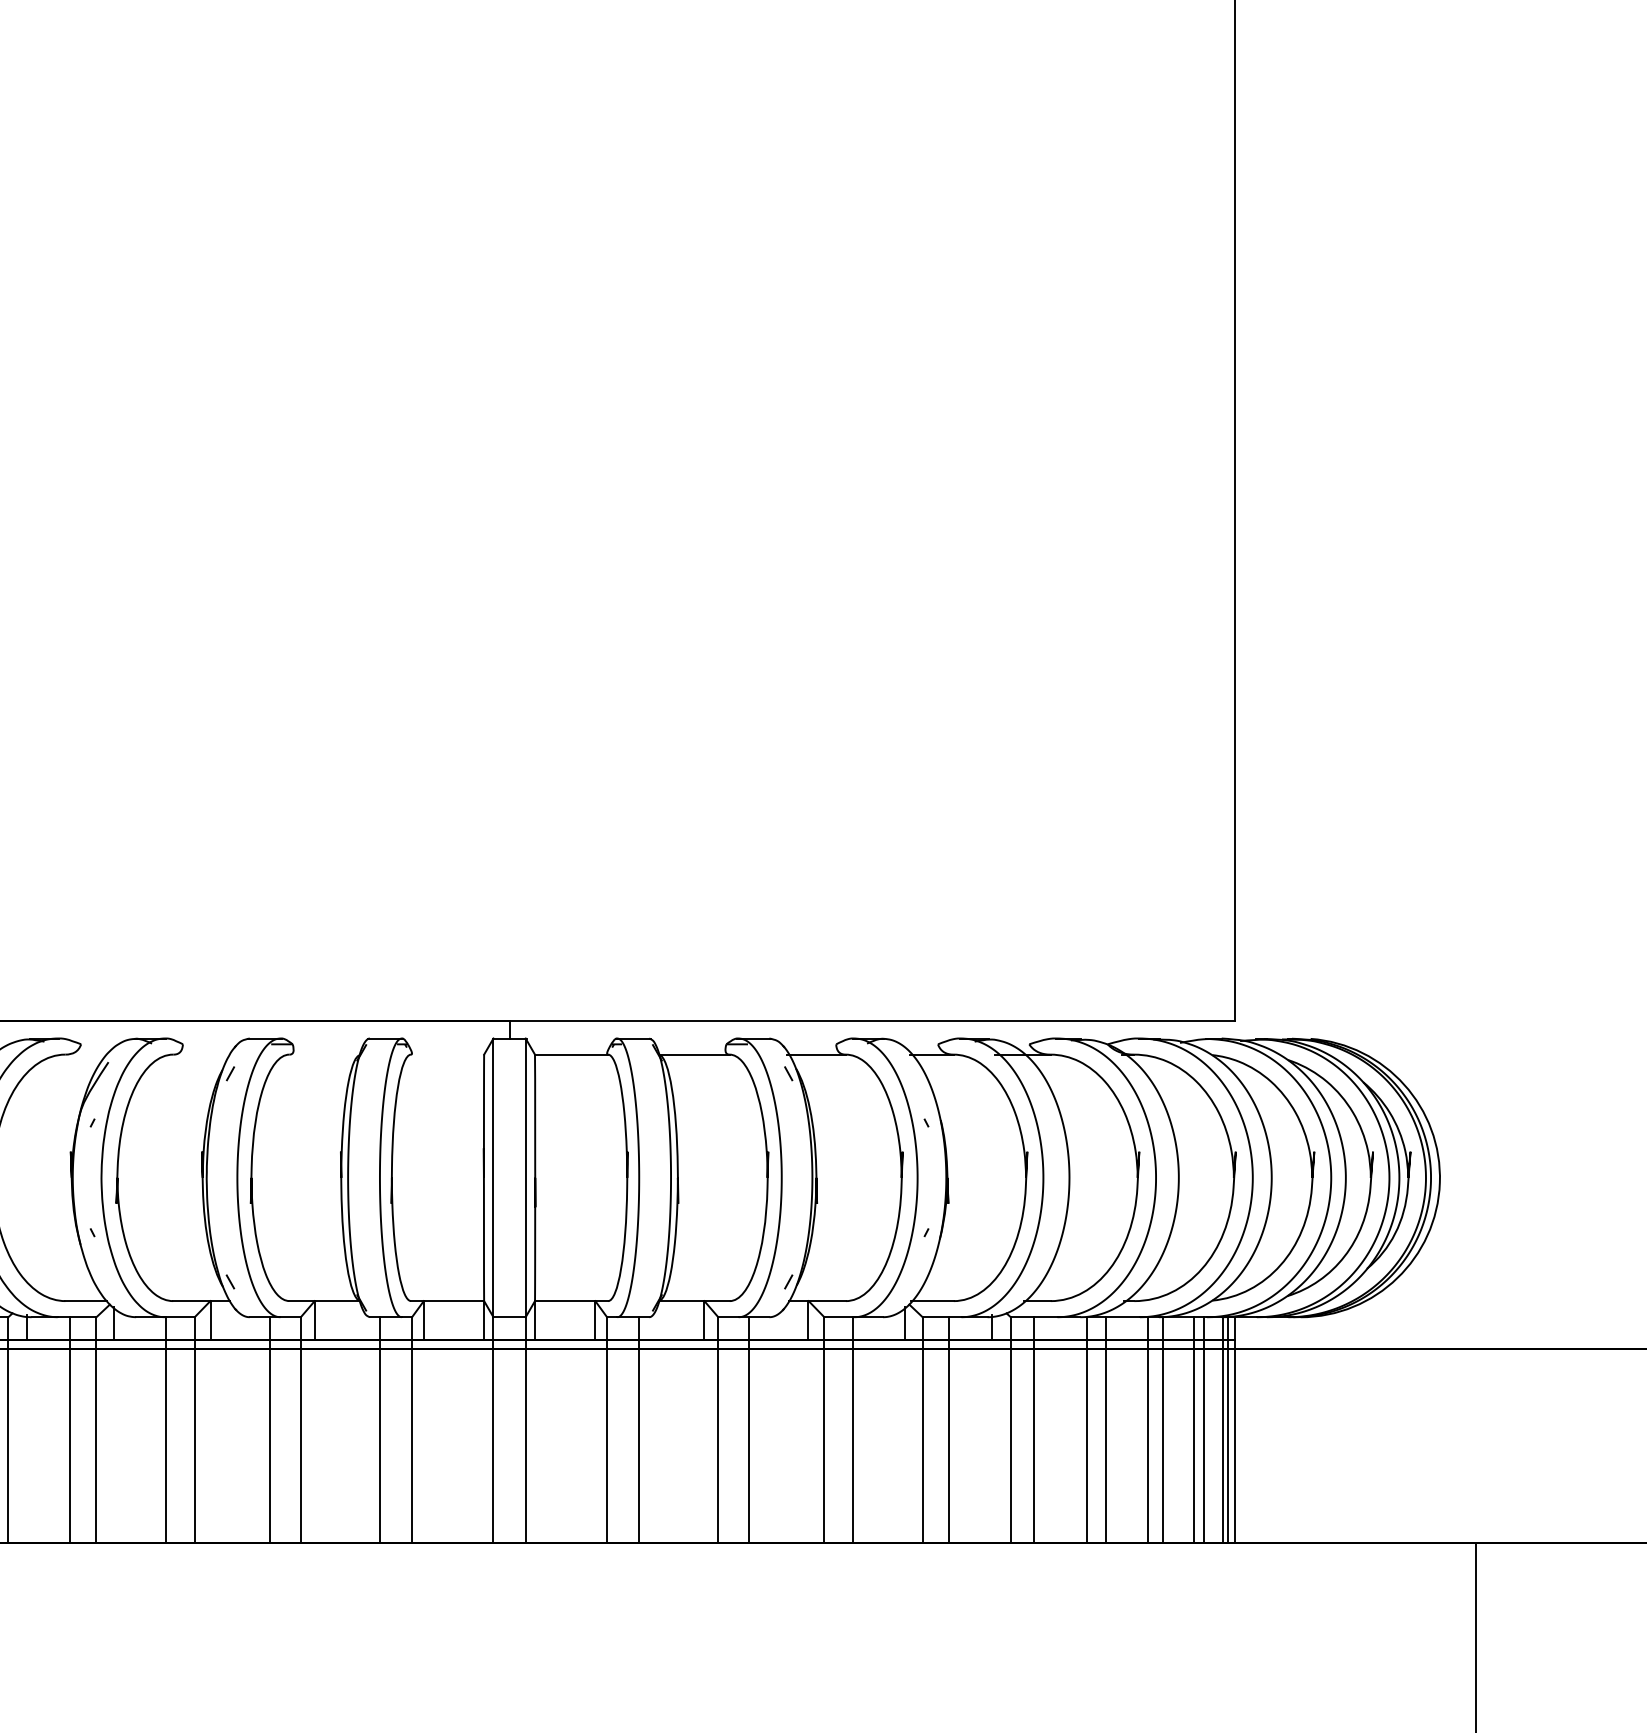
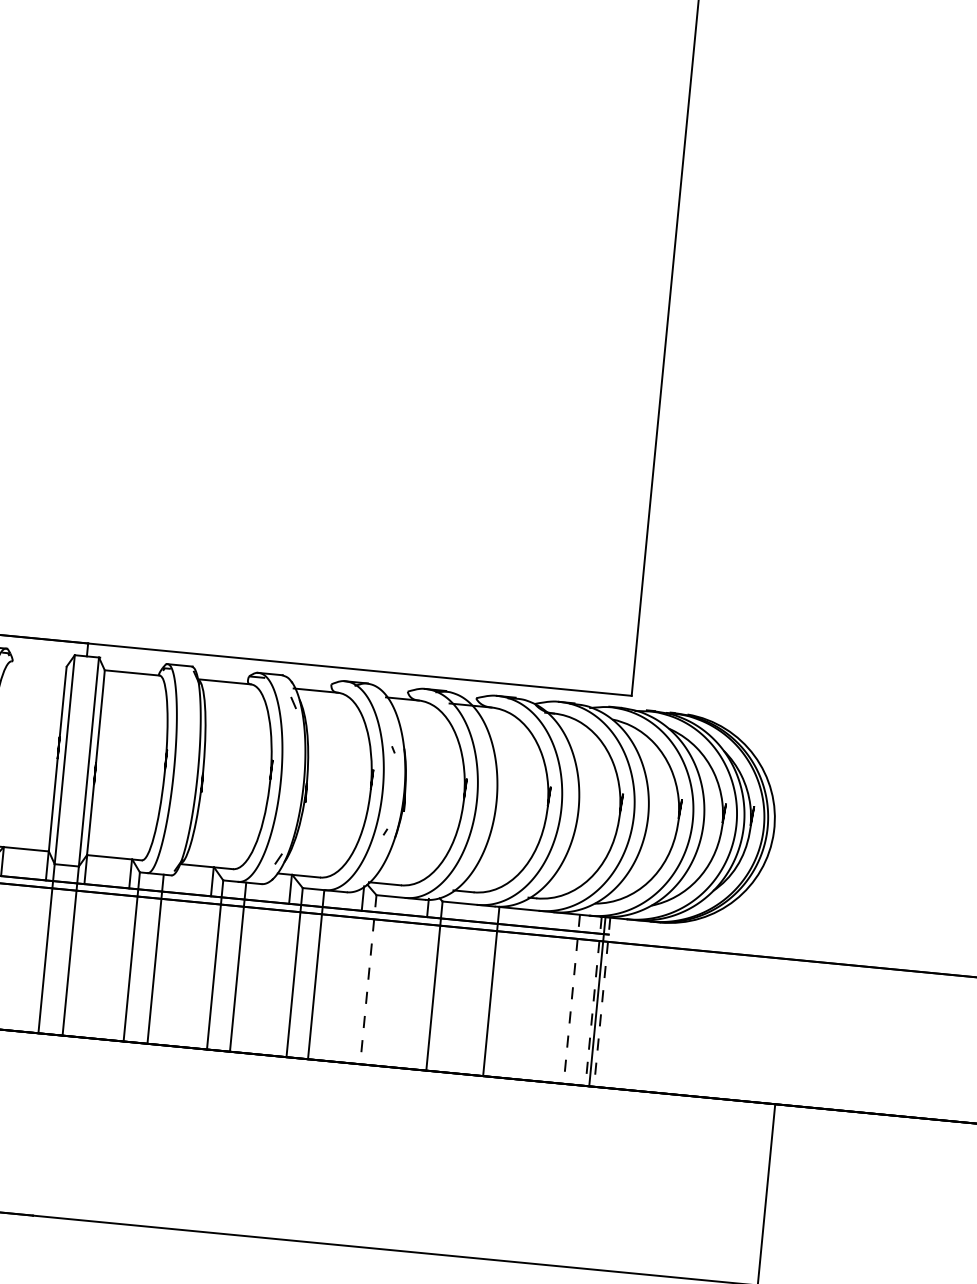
line: (948, 1429) -> (387, 981), removed
line: (1033, 1429) -> (451, 987), removed
line: (1105, 1429) -> (505, 992), removed
line: (1148, 1429) -> (537, 995), removed
line: (1162, 1429) -> (548, 996), removed
line: (1204, 1429) -> (579, 999), removed
line: (922, 1430) -> (368, 980), solid -> dashed
line: (1194, 1430) -> (572, 999), solid -> dashed
line: (1223, 1430) -> (593, 1001), solid -> dashed
line: (1234, 1430) -> (602, 1002), solid -> dashed

